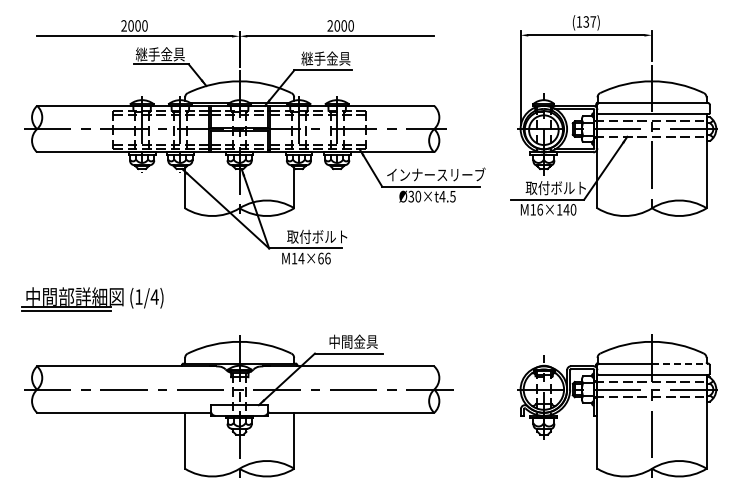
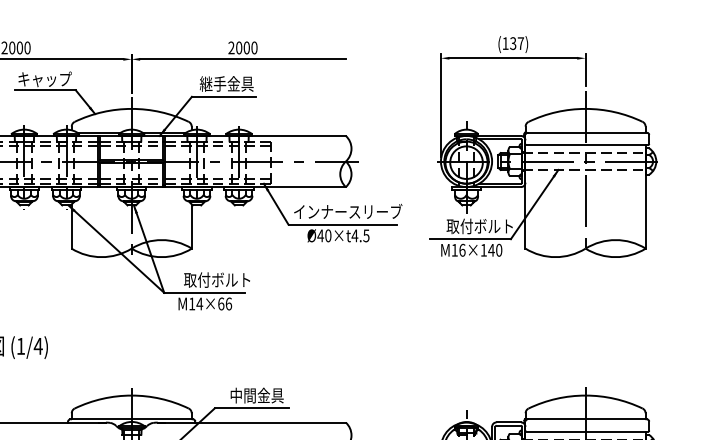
text: (160, 54) -> (44, 79), 継手金具 -> キャップ
text: (411, 196) -> (320, 235), Ø30×t4.5 -> Ø40×t4.5
line: (680, 363) -> (616, 419), dashed -> solid

